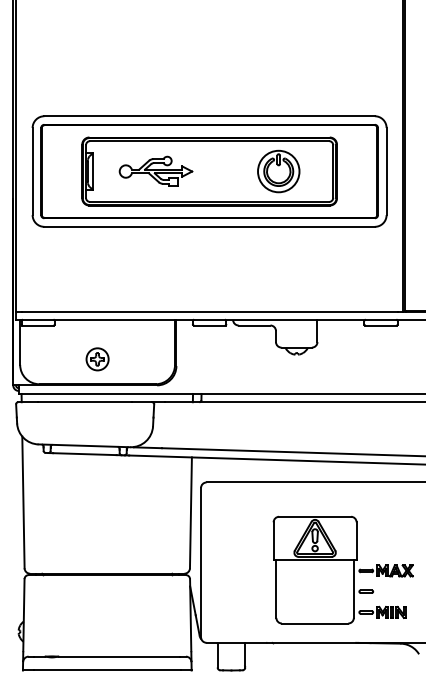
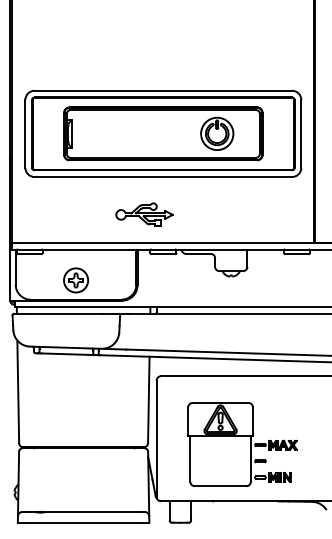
part: (155, 171) -> (144, 214), moved
part: (96, 358) -> (75, 279), size x1.4
part: (343, 570) -> (242, 444), moved

